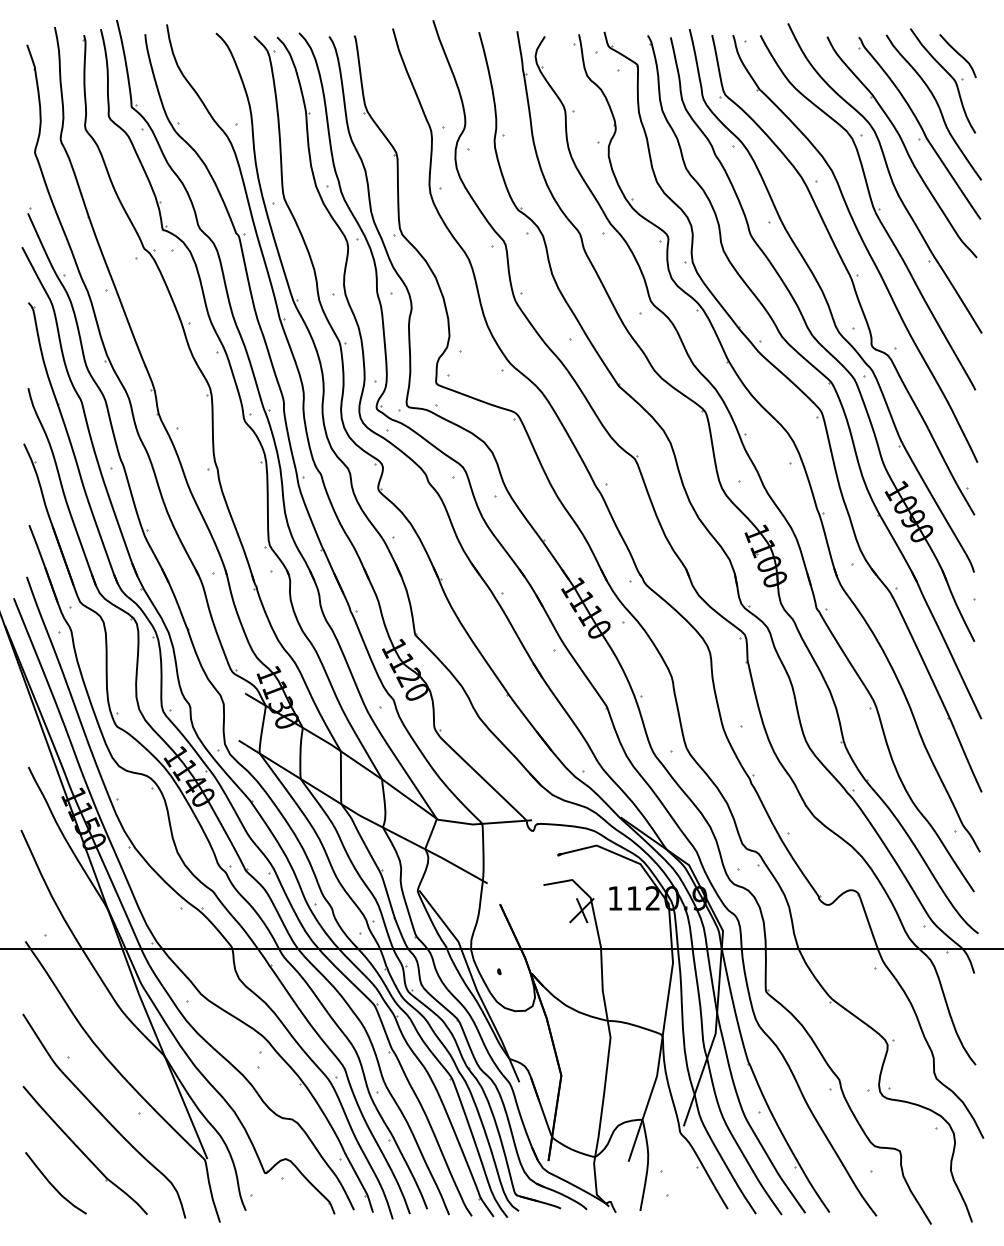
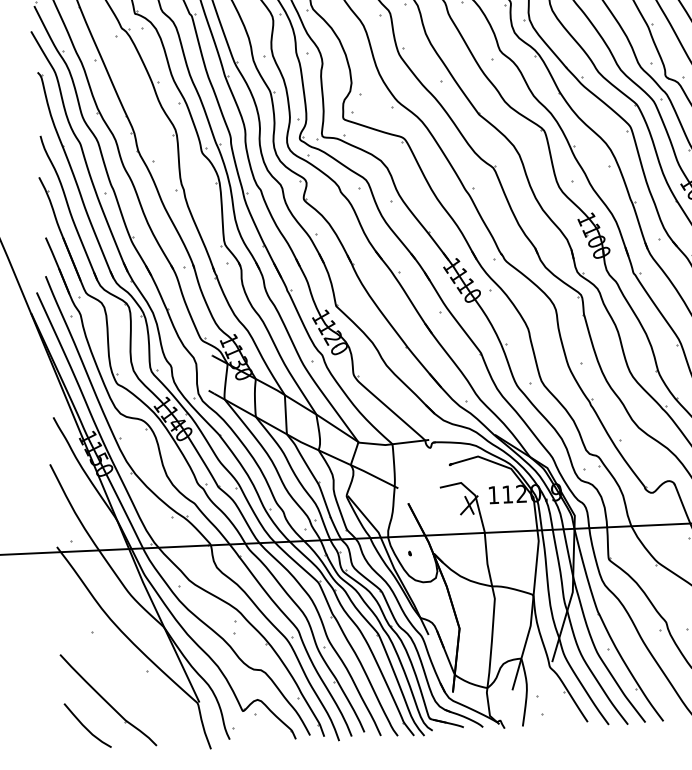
curve: (103, 1115) -> (120, 673), removed

